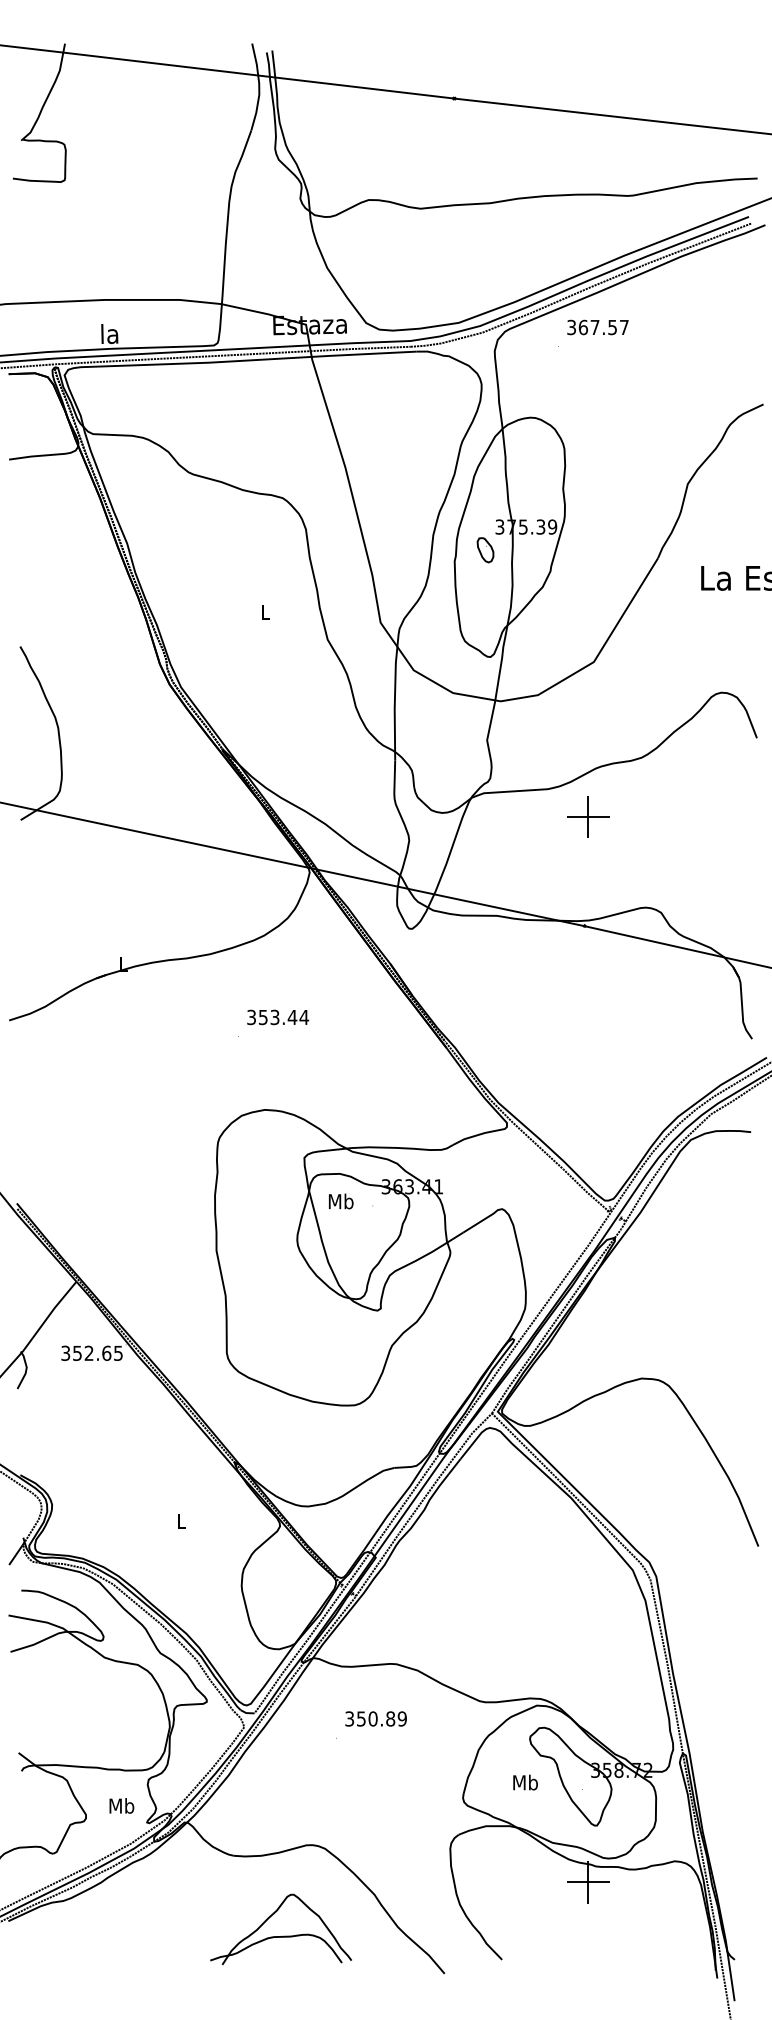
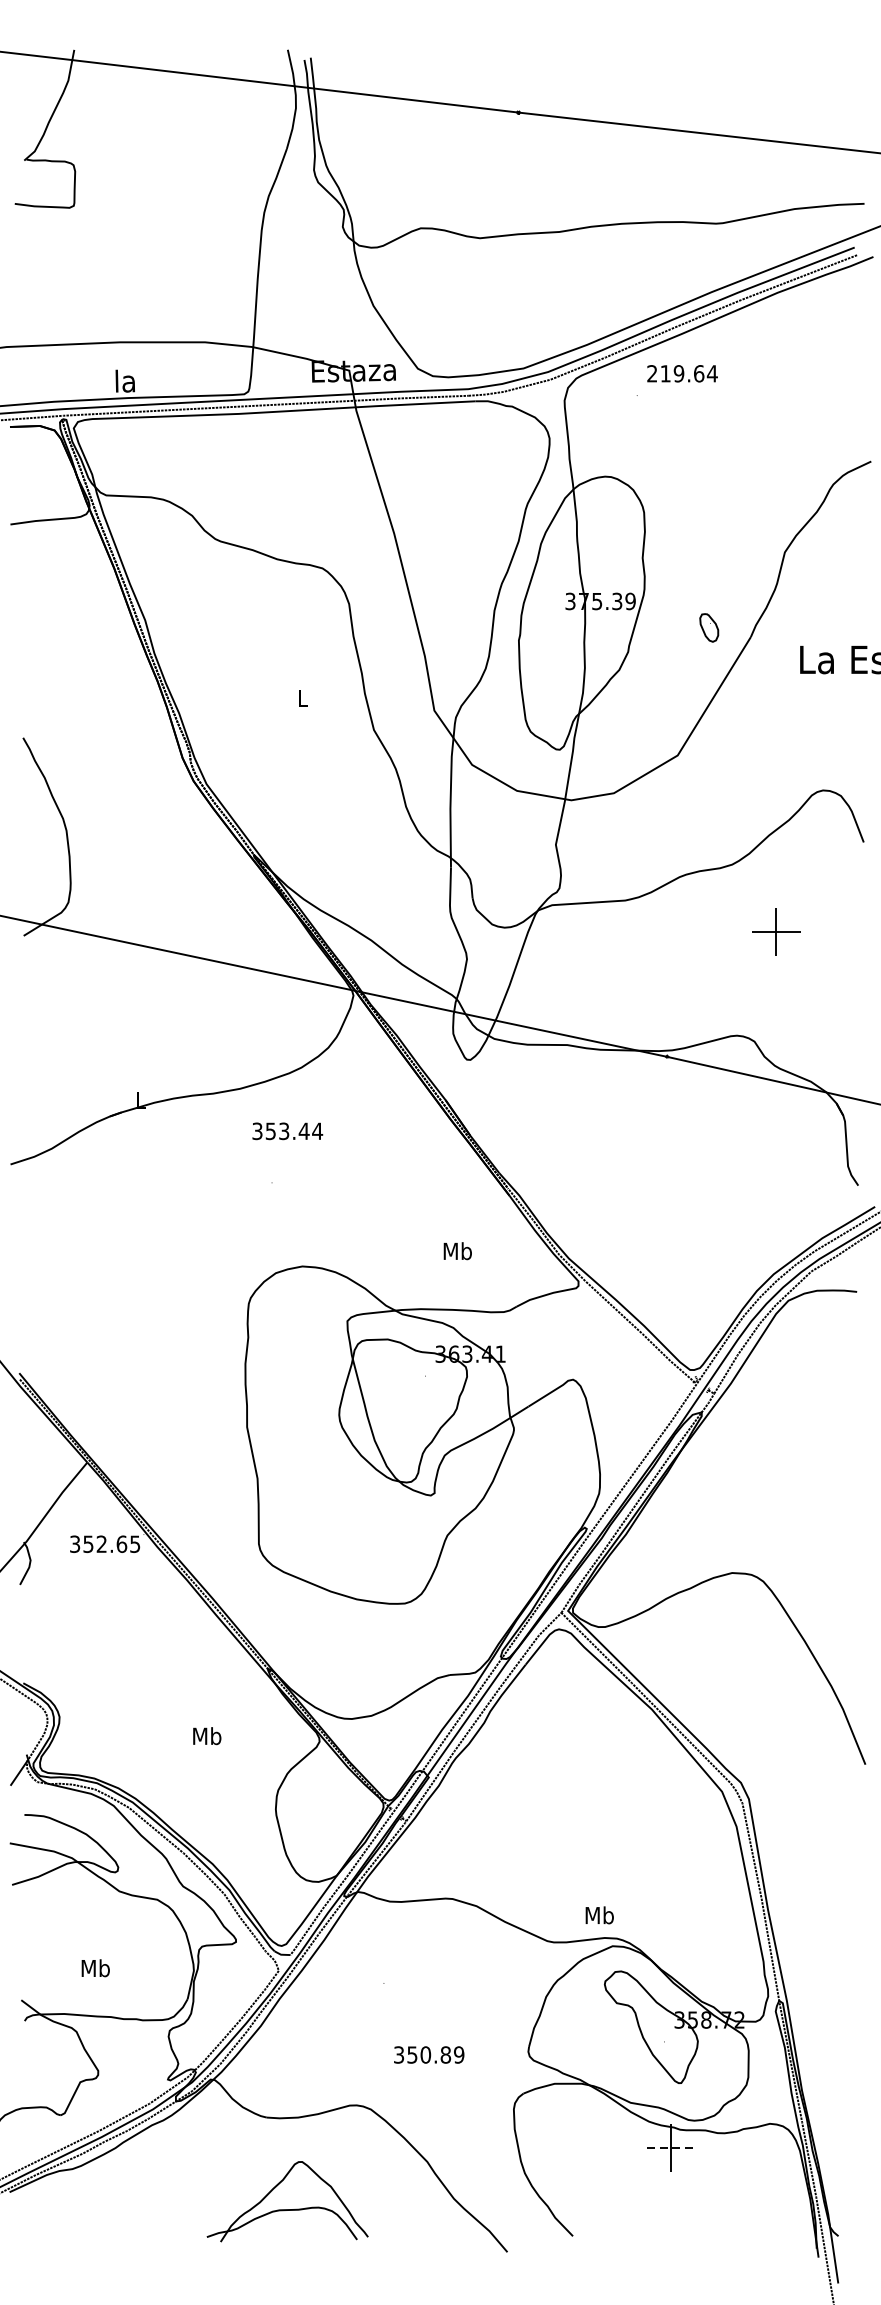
text: (598, 327) -> (682, 373), 367.57 -> 219.64
part: (485, 550) -> (709, 628), moved
part: (588, 816) -> (776, 931), moved
text: (278, 1017) -> (288, 1131), moved
text: (341, 1201) -> (458, 1251), moved
text: (181, 1521) -> (207, 1736), L -> Mb
text: (375, 1718) -> (428, 2054), moved
text: (525, 1782) -> (599, 1915), moved
text: (121, 1805) -> (95, 1967), moved
line: (588, 1882) -> (671, 2148), solid -> dashed
part: (282, 1935) -> (289, 2208), moved

